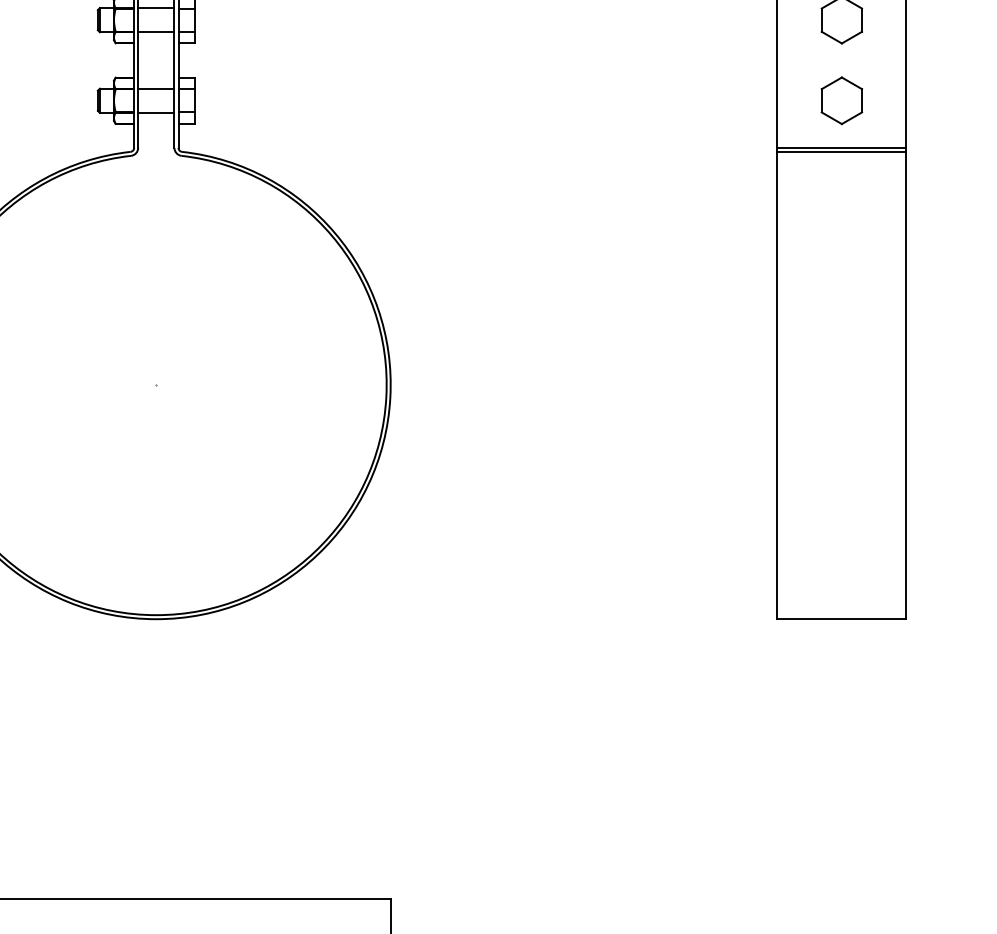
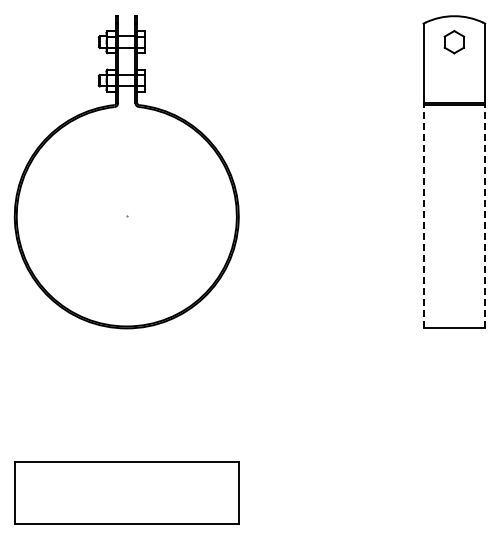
part: (840, 100) -> (453, 80), removed
line: (777, 385) -> (423, 216), solid -> dashed
line: (907, 385) -> (485, 216), solid -> dashed

